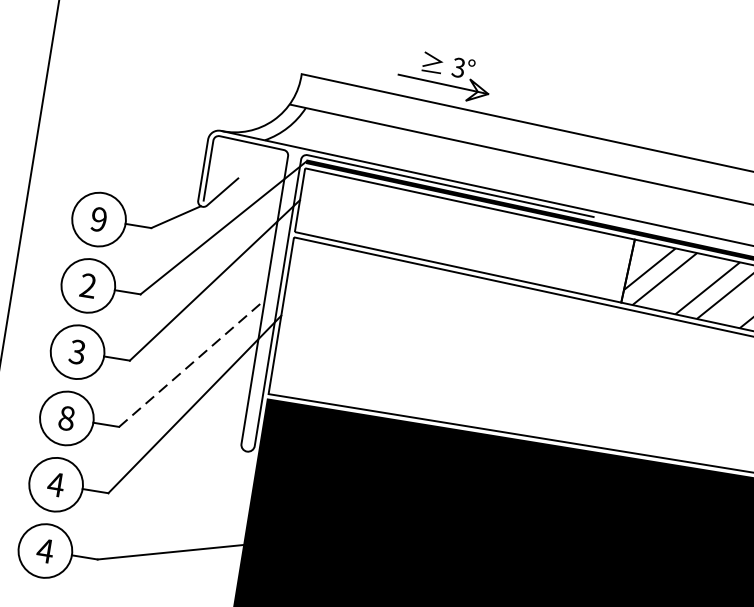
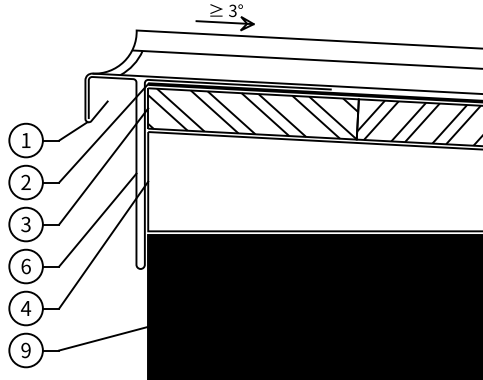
text: (98, 219) -> (25, 140), 9 -> 1
hatch: (464, 235) -> (253, 113), added
line: (193, 362) -> (98, 219), dashed -> solid
text: (65, 418) -> (25, 266), 8 -> 6
text: (44, 550) -> (25, 350), 4 -> 9

